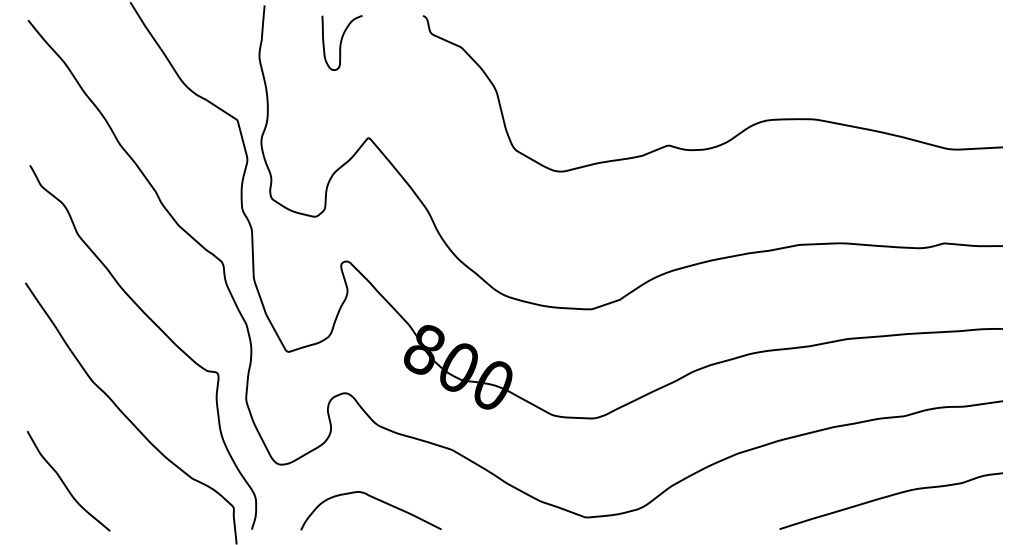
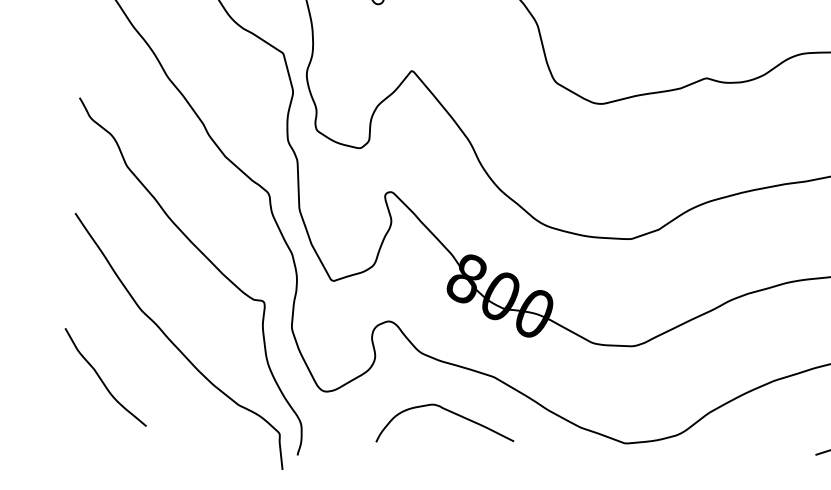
curve: (64, 482) -> (101, 378), moved
curve: (375, 499) -> (449, 412), moved

